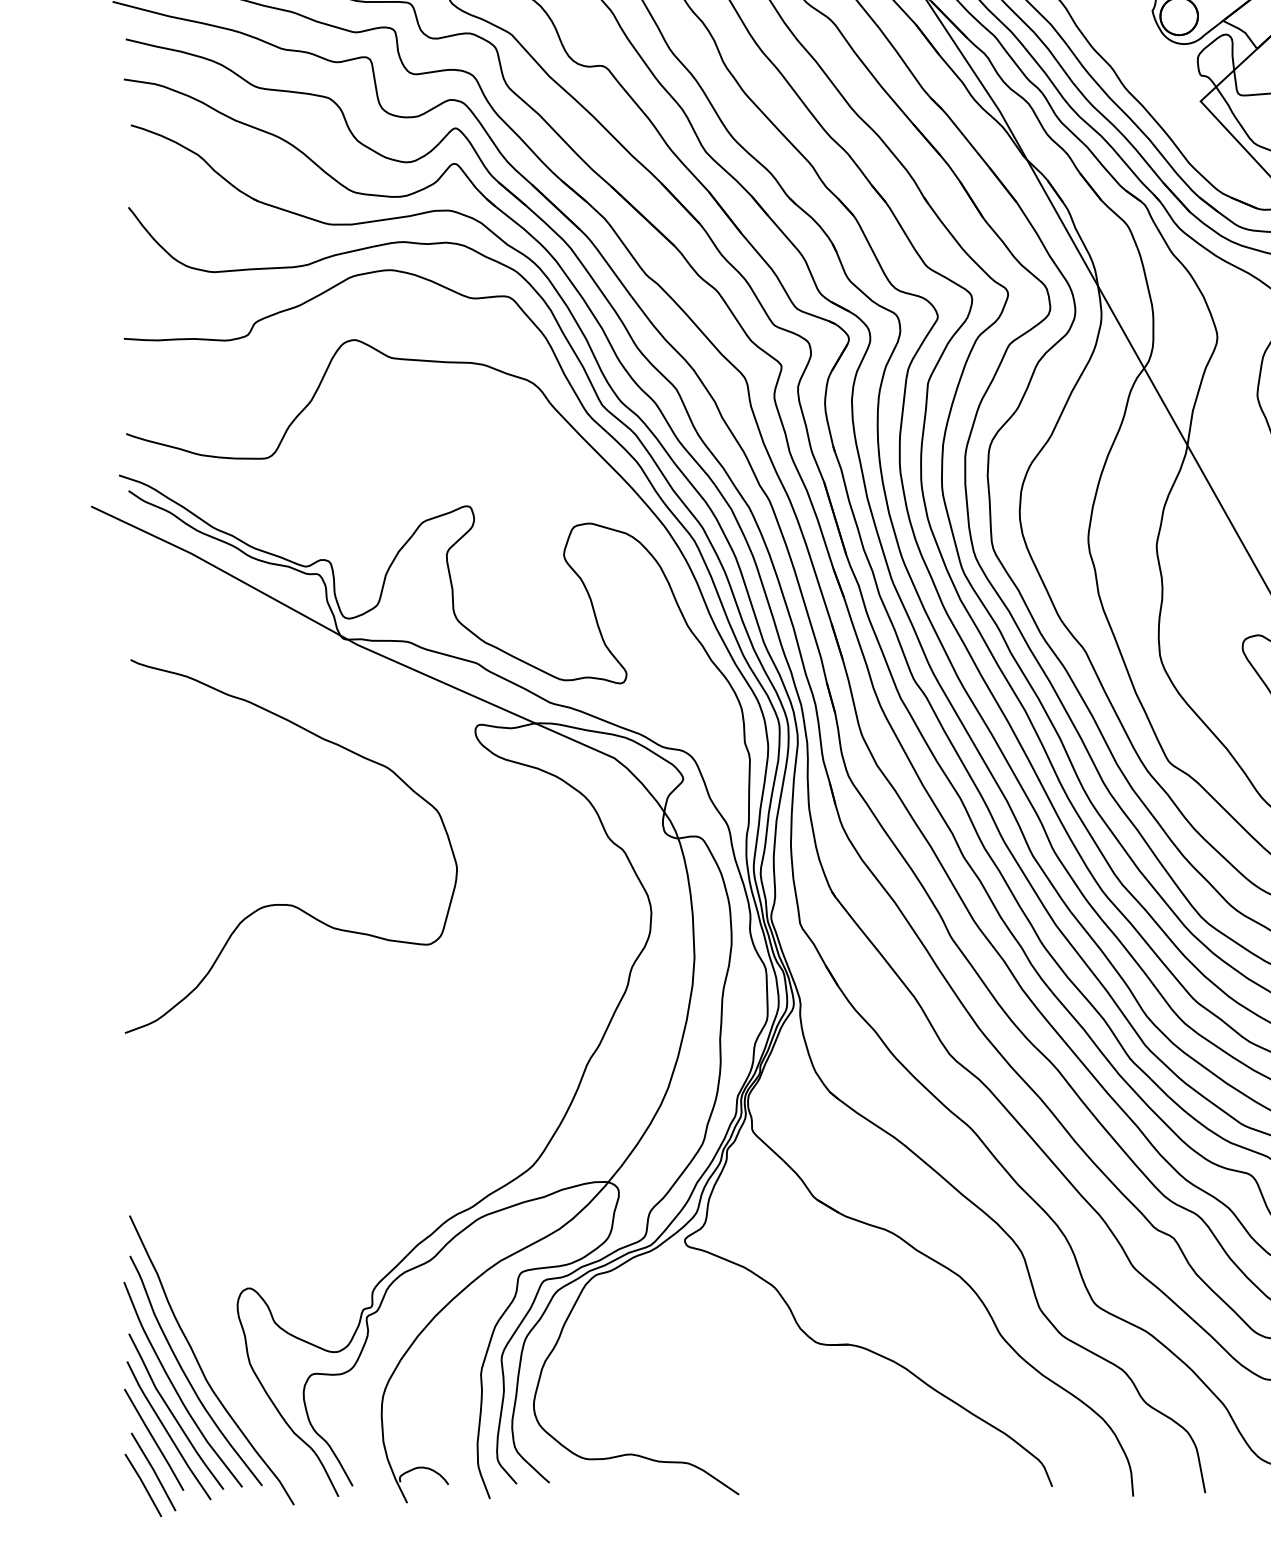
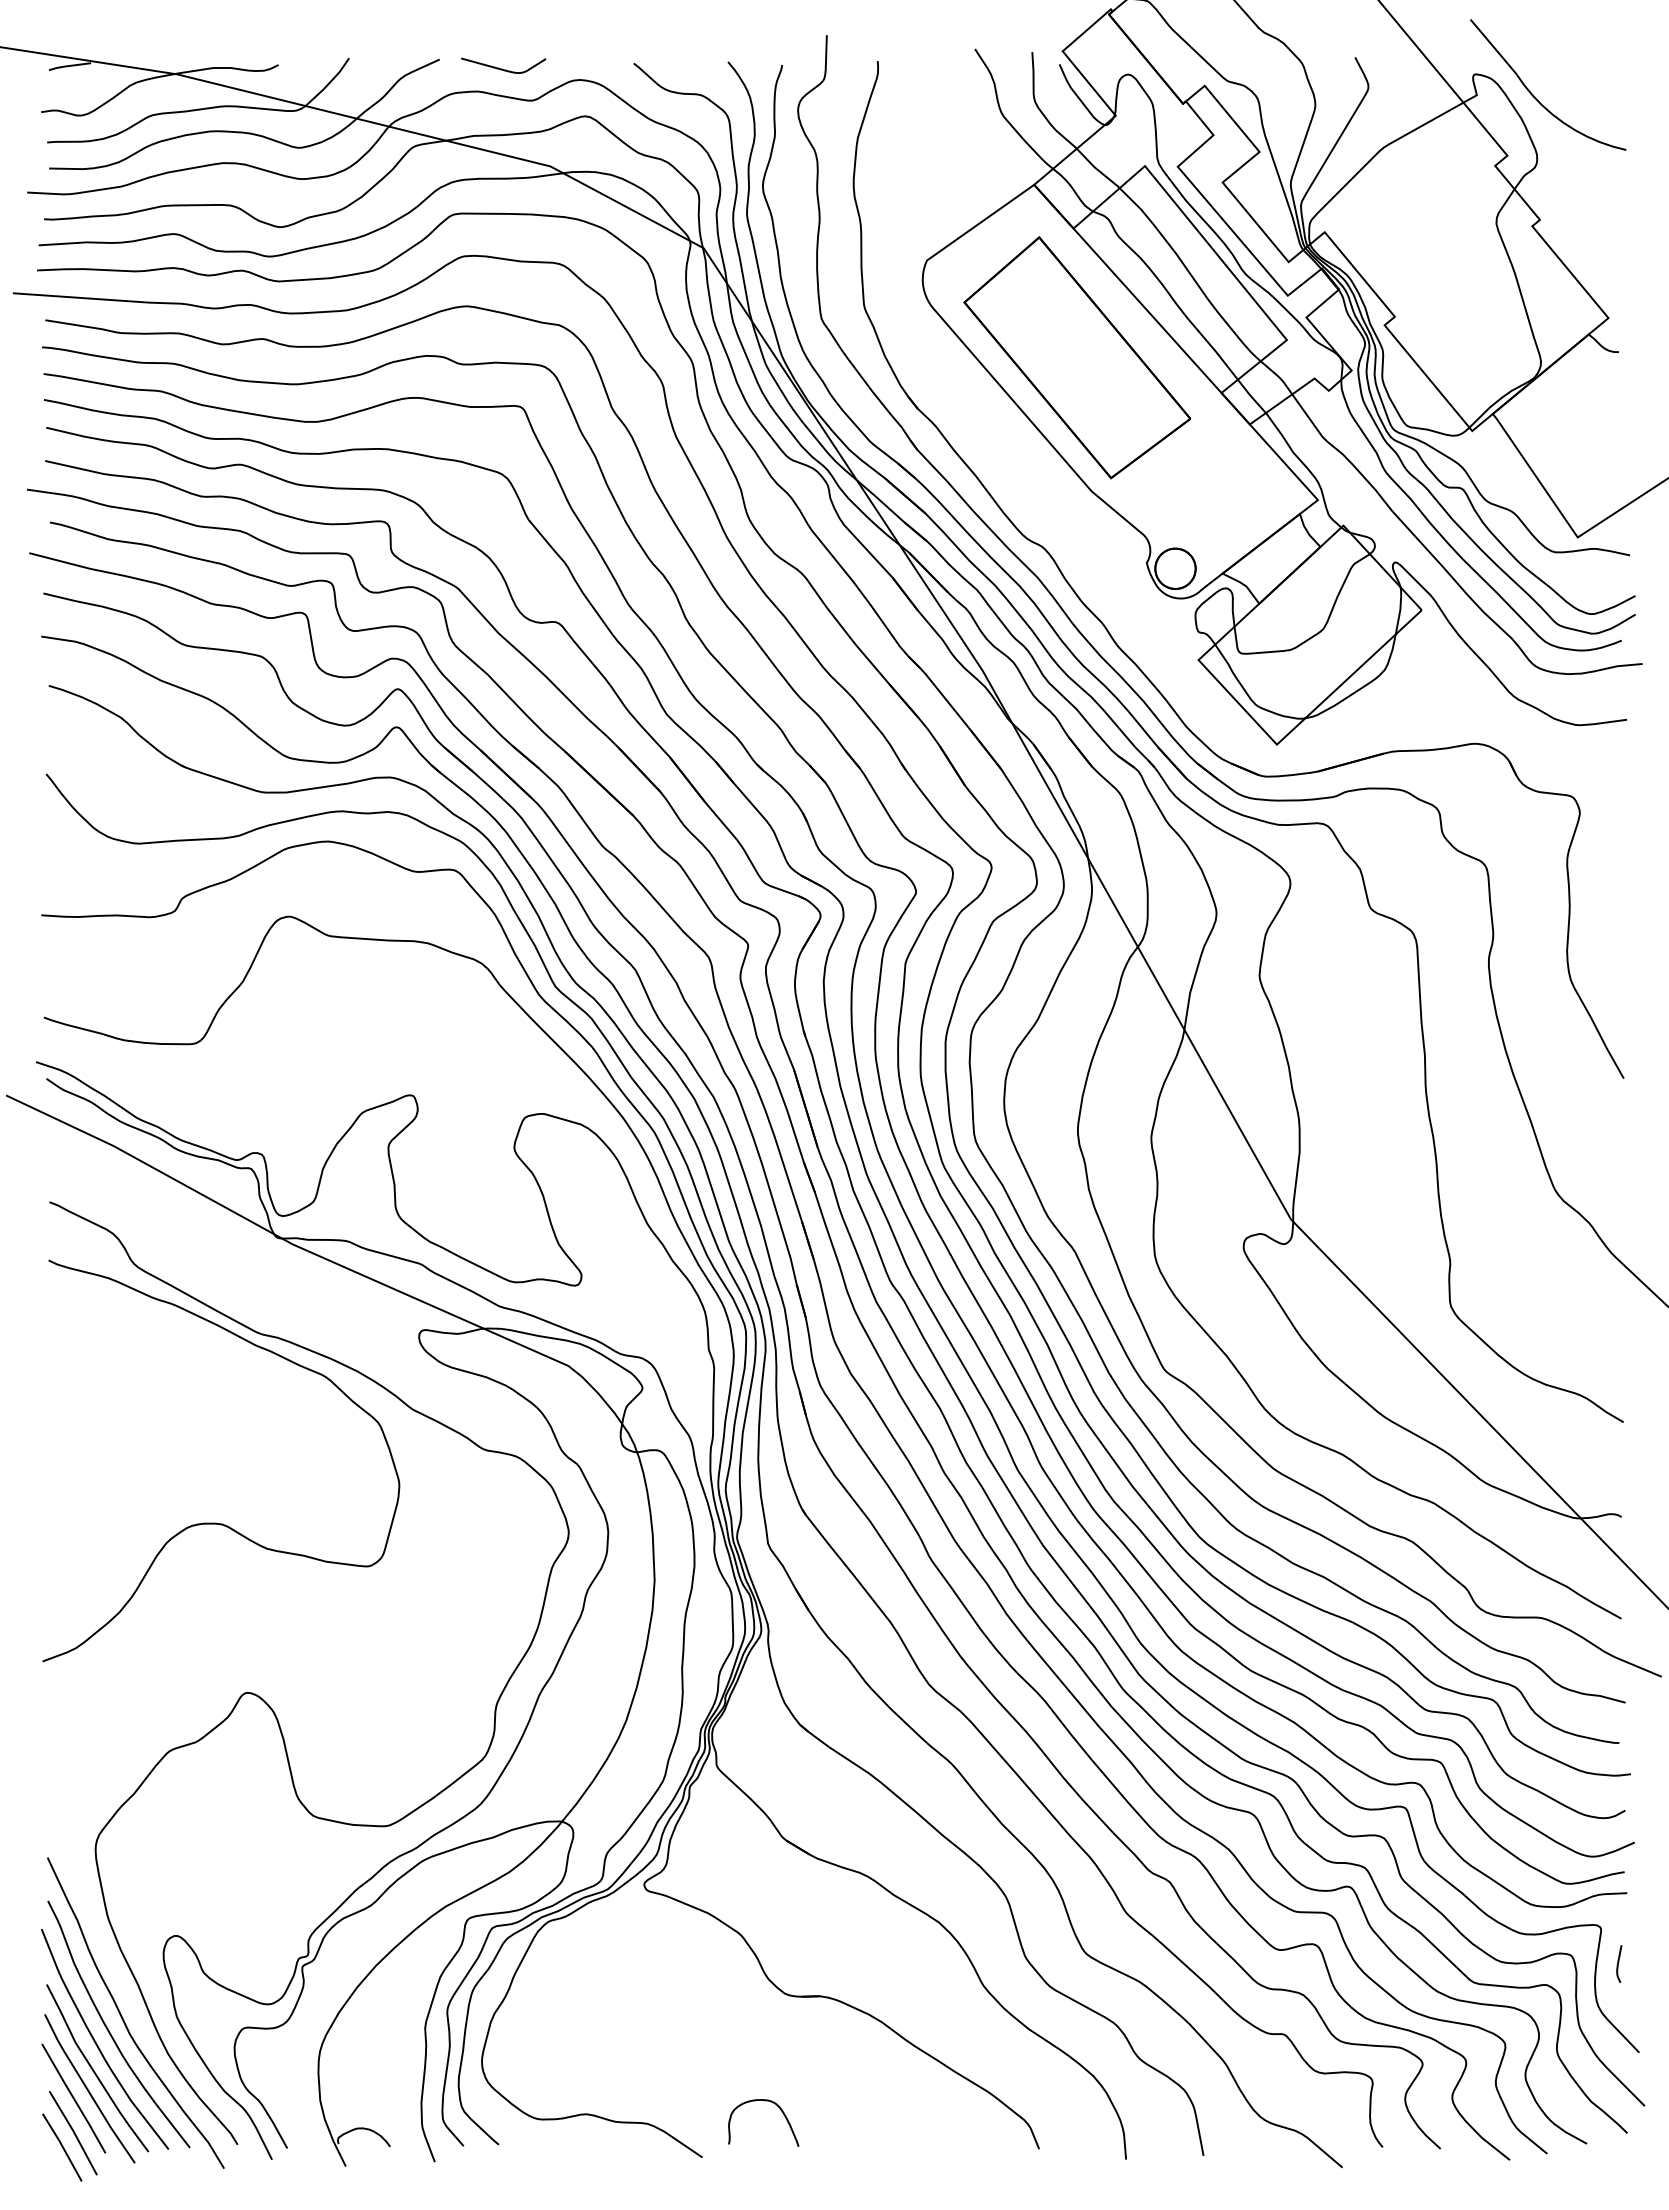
curve: (338, 1076) -> (272, 1708), added
curve: (811, 1450) -> (780, 2110), added

